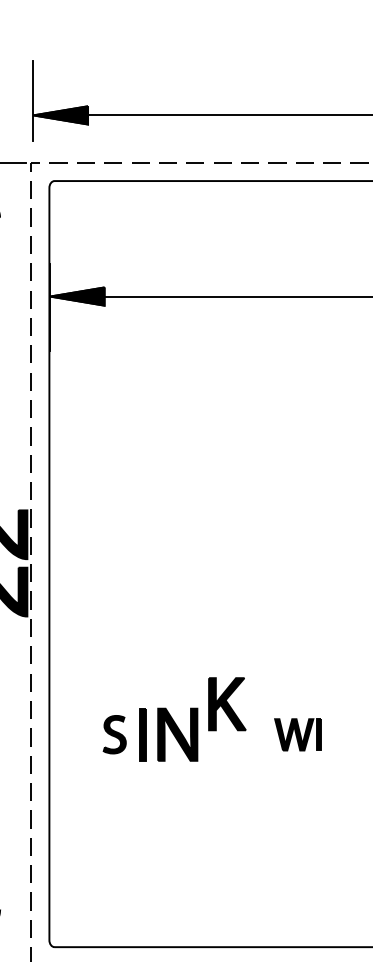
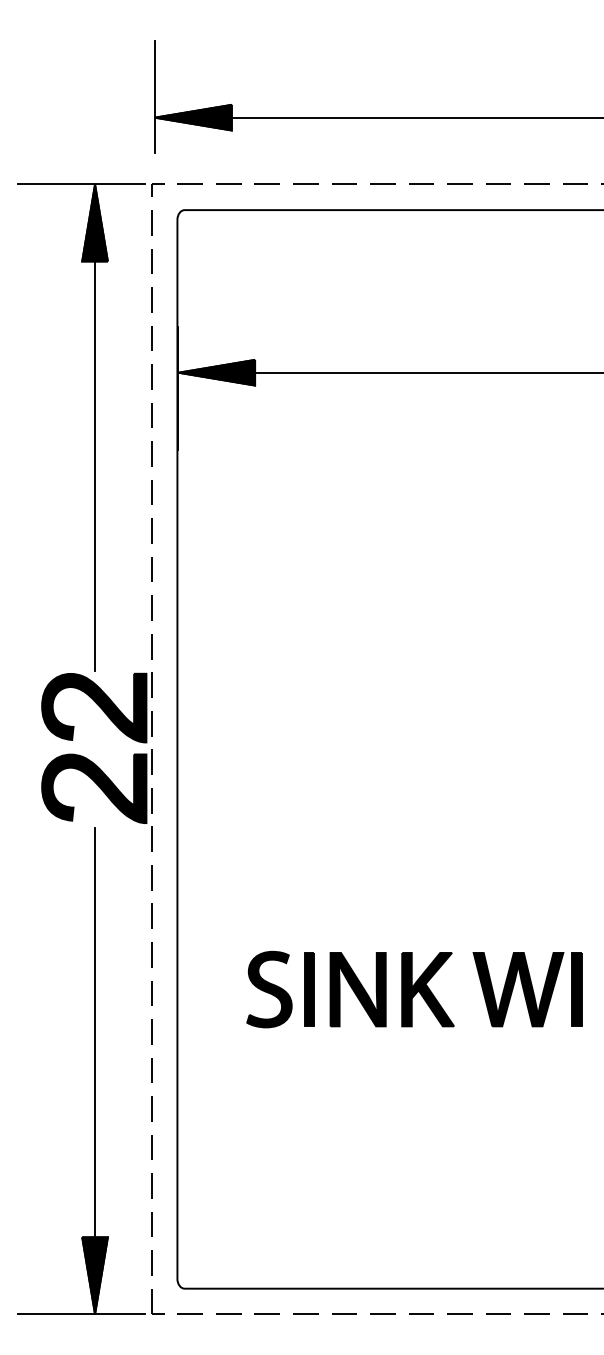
part: (227, 704) -> (427, 989), moved
part: (114, 734) -> (269, 989), size x1.43
part: (298, 734) -> (527, 989), size x1.67

